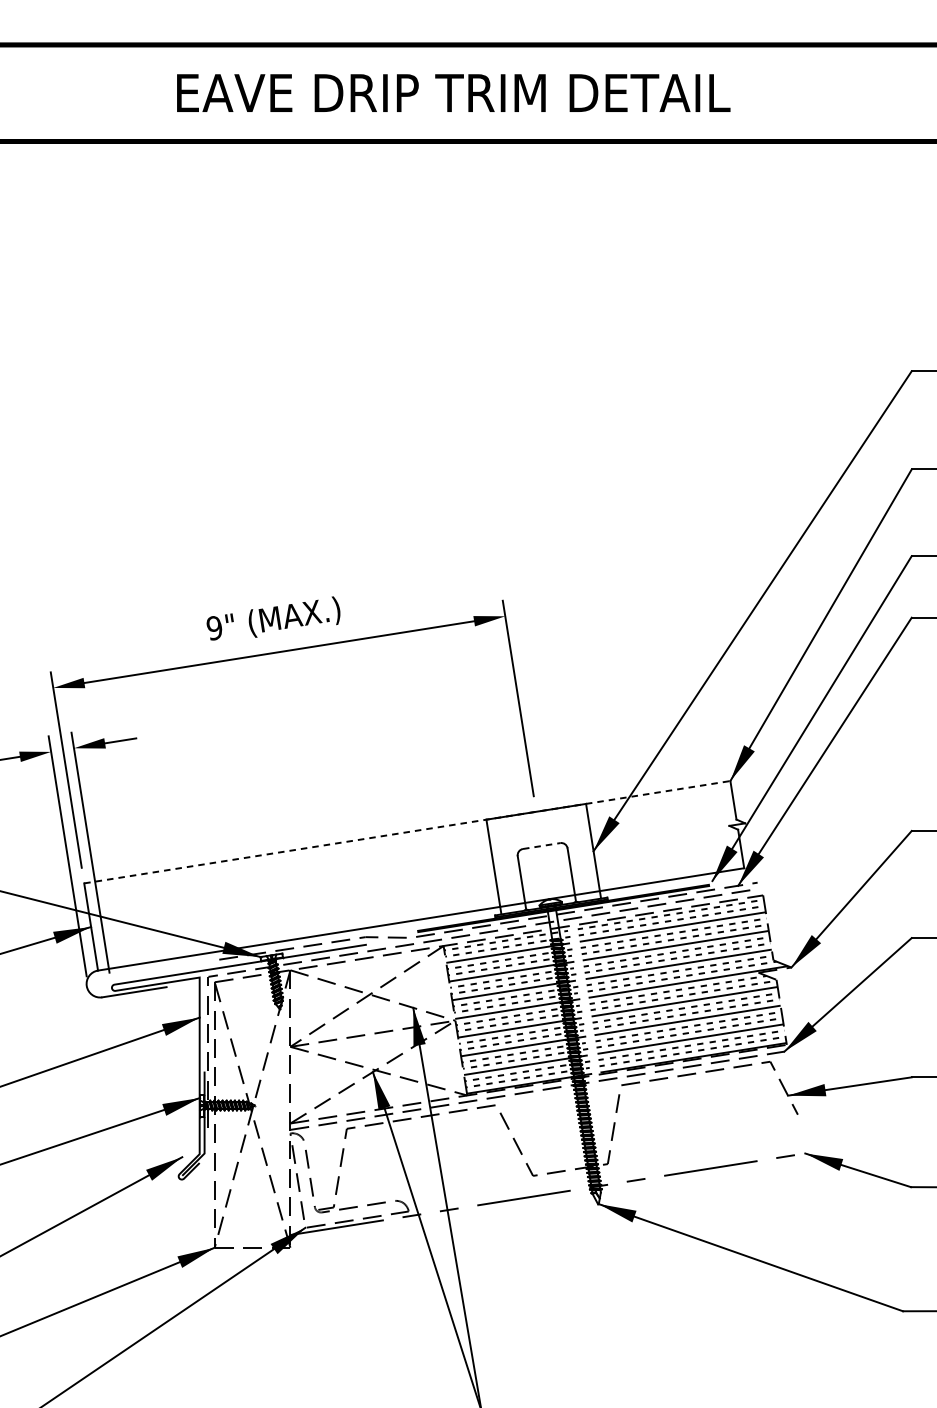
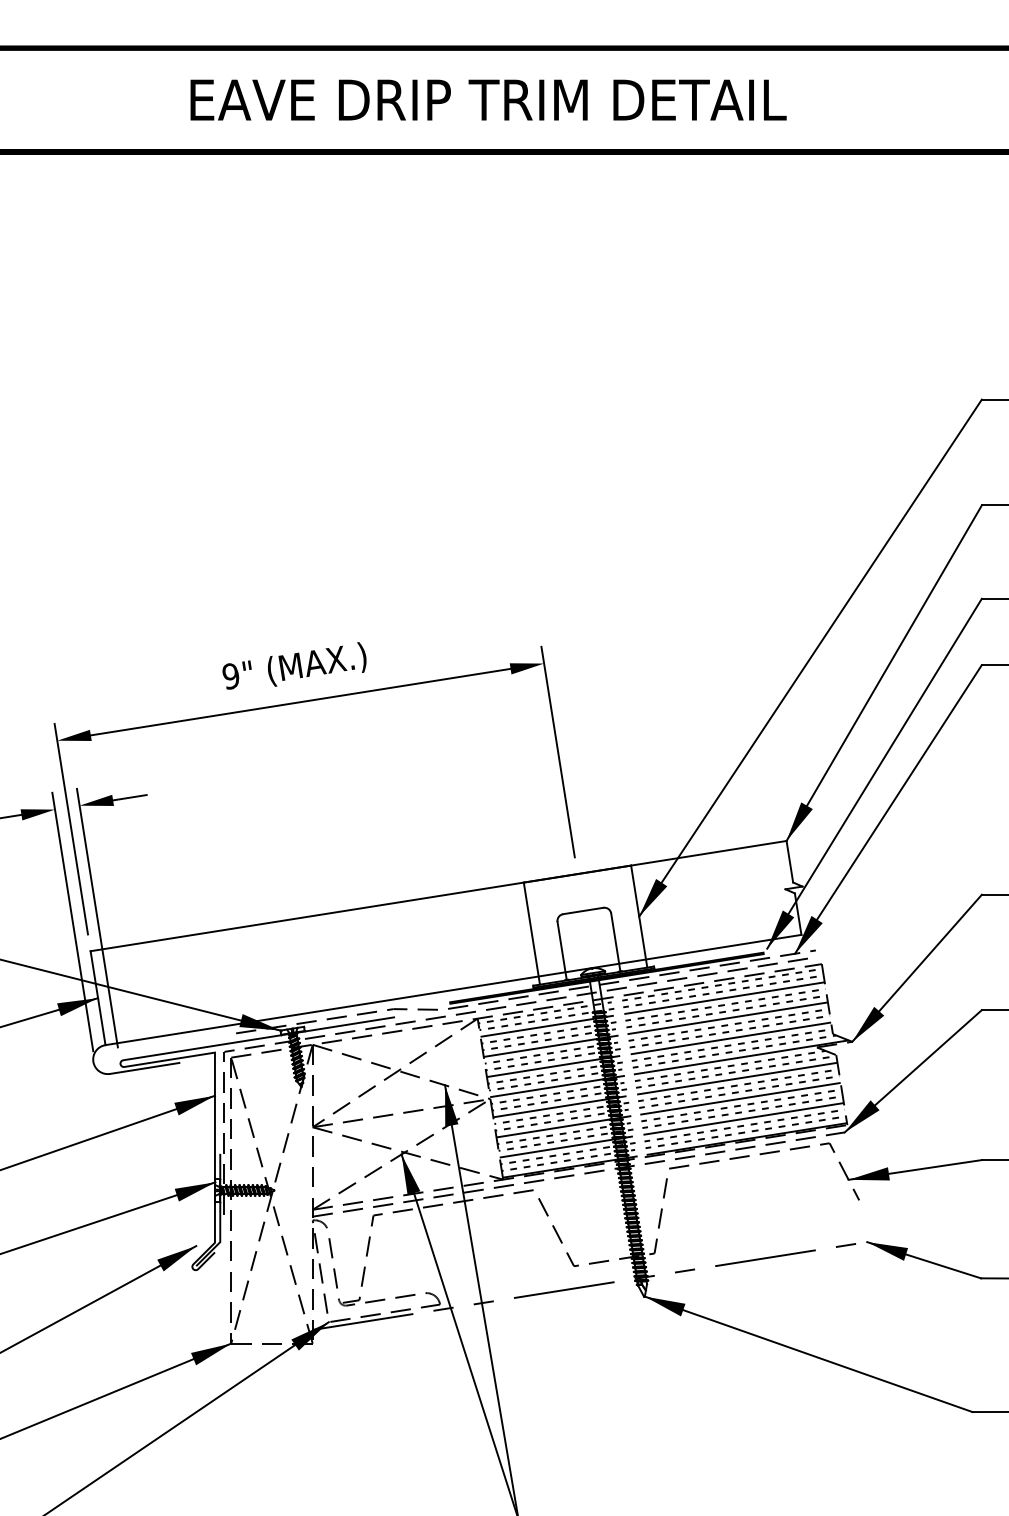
line: (408, 832) -> (439, 896), dashed -> solid
line: (541, 845) -> (583, 910), dashed -> solid

